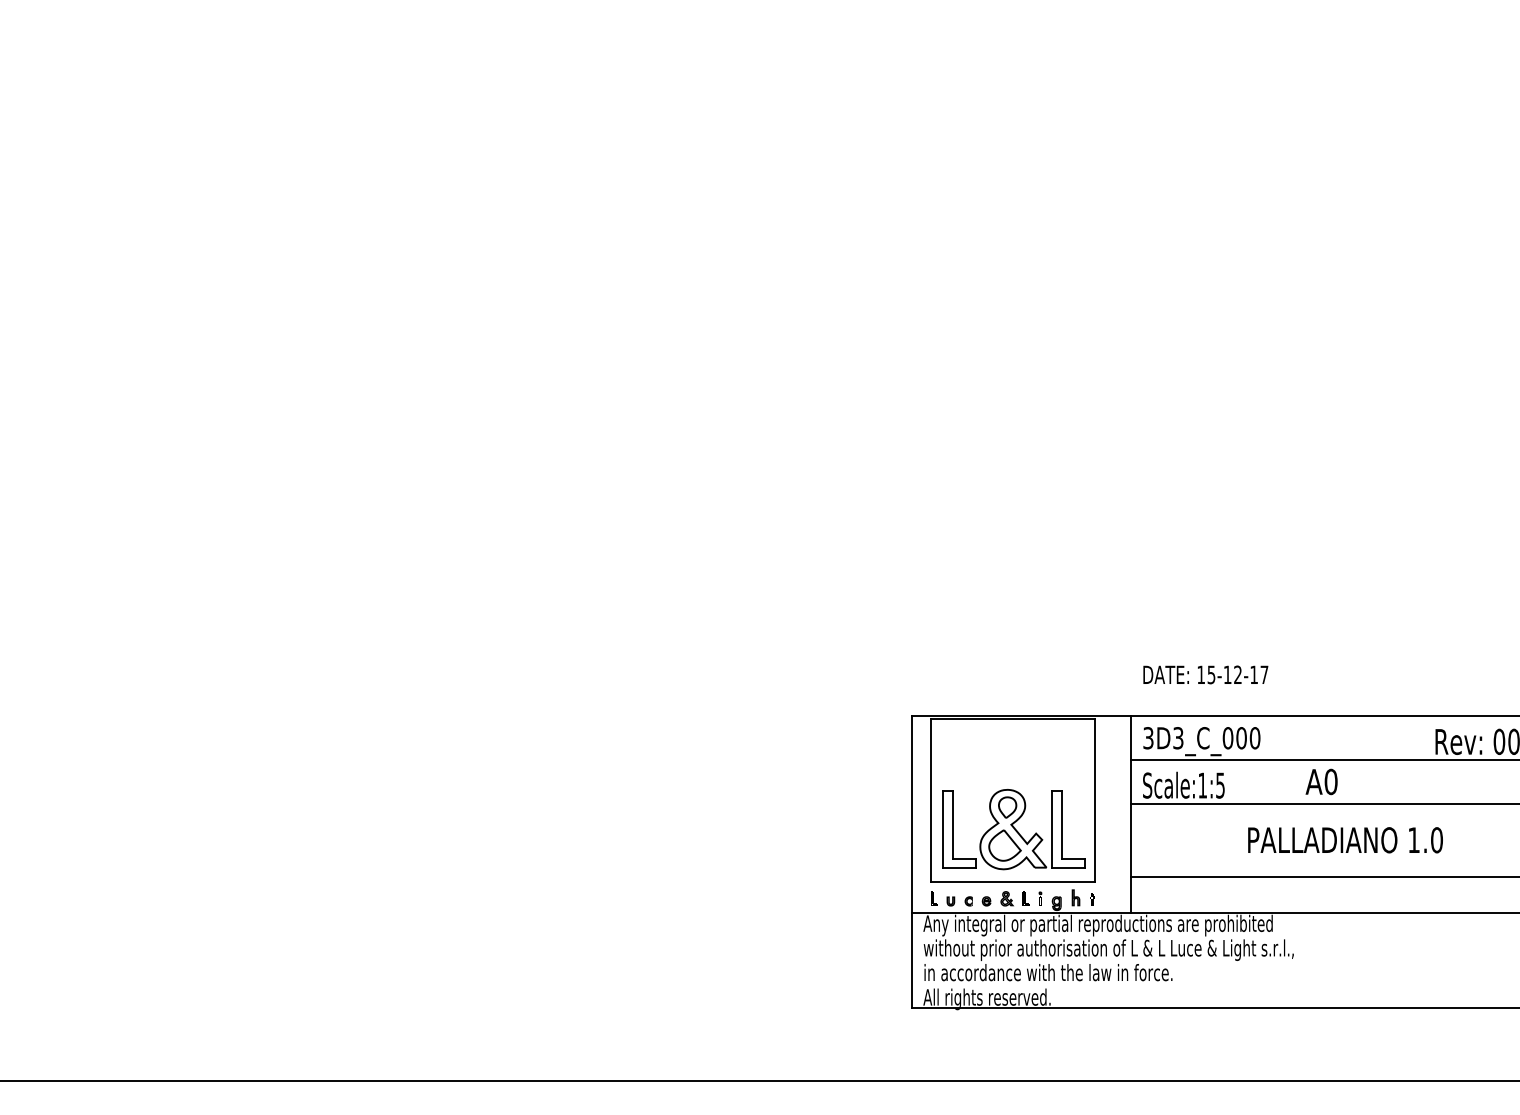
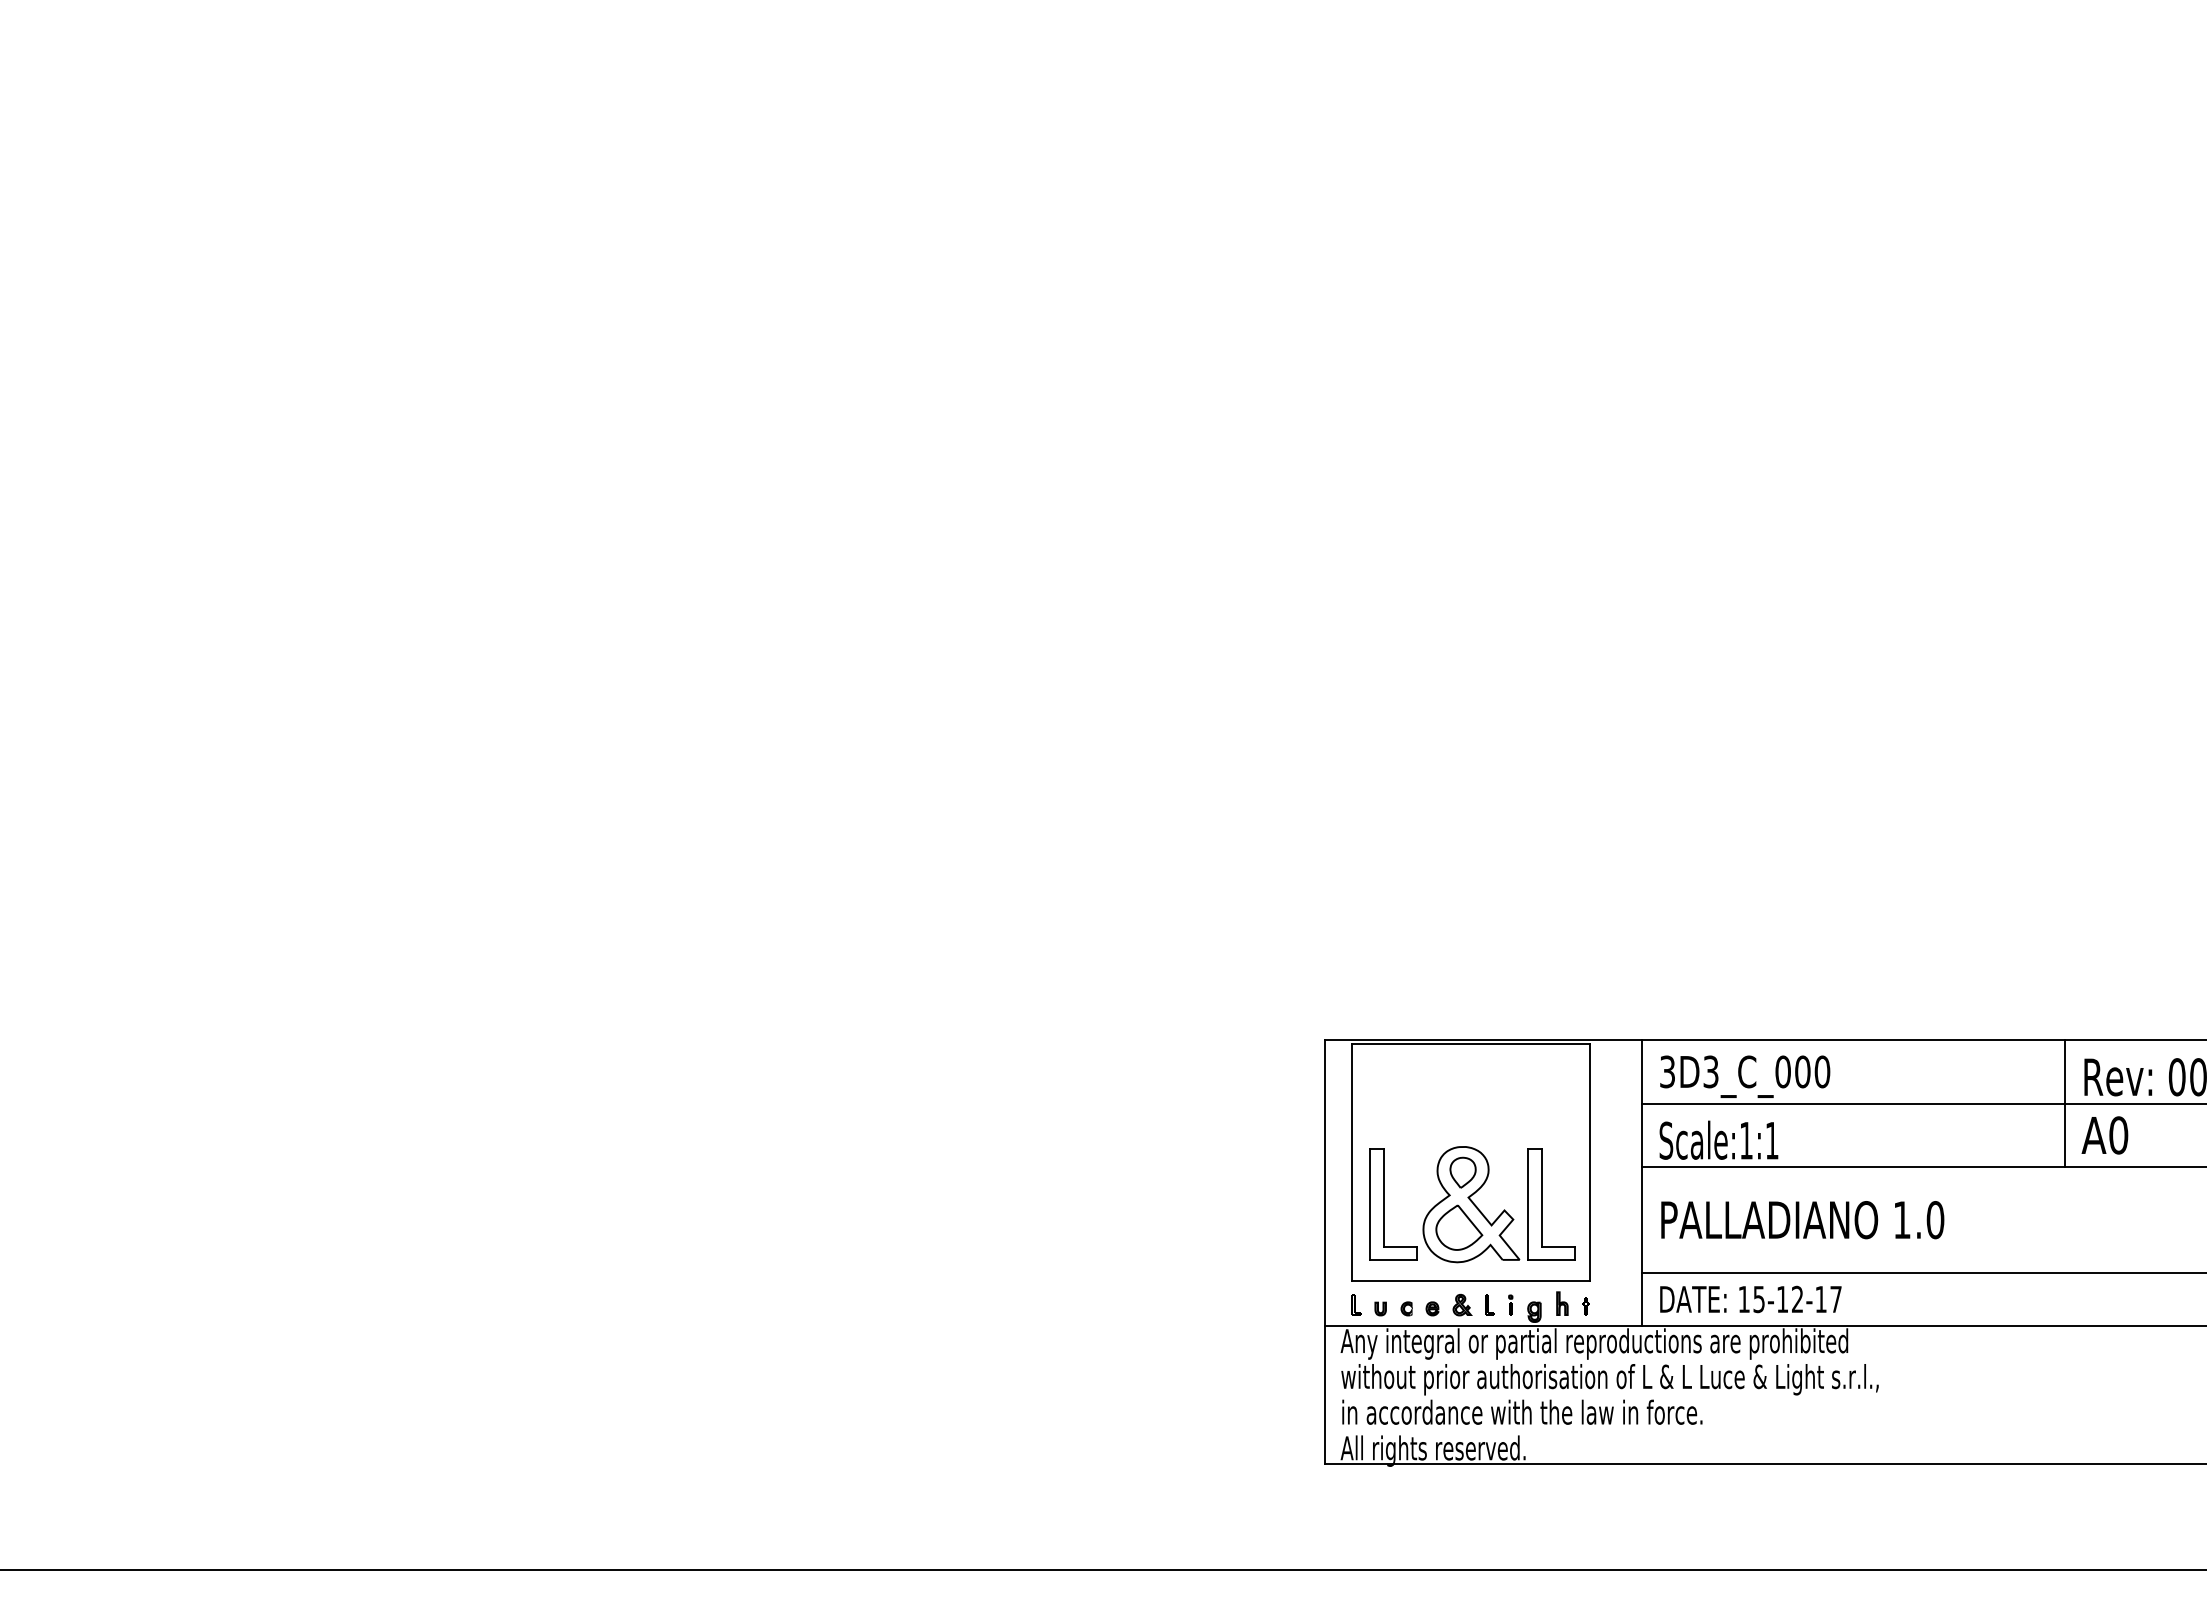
text: (1205, 674) -> (1750, 1298), moved
line: (1422, 759) -> (2065, 1102), added
text: (1321, 781) -> (2104, 1134), moved
text: (1220, 785) -> (1772, 1140), Scale:1:5 -> Scale:1:1
text: (1345, 840) -> (1802, 1220), moved

